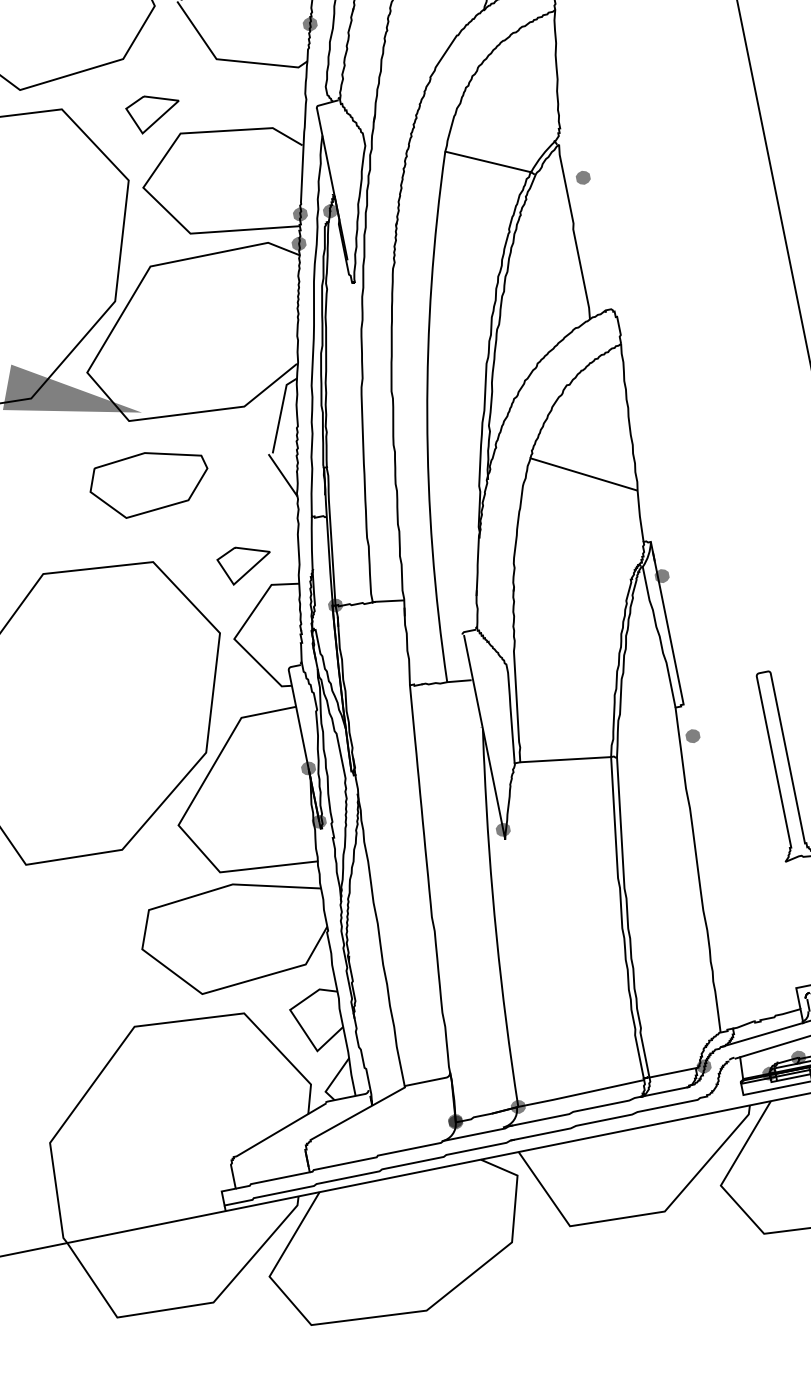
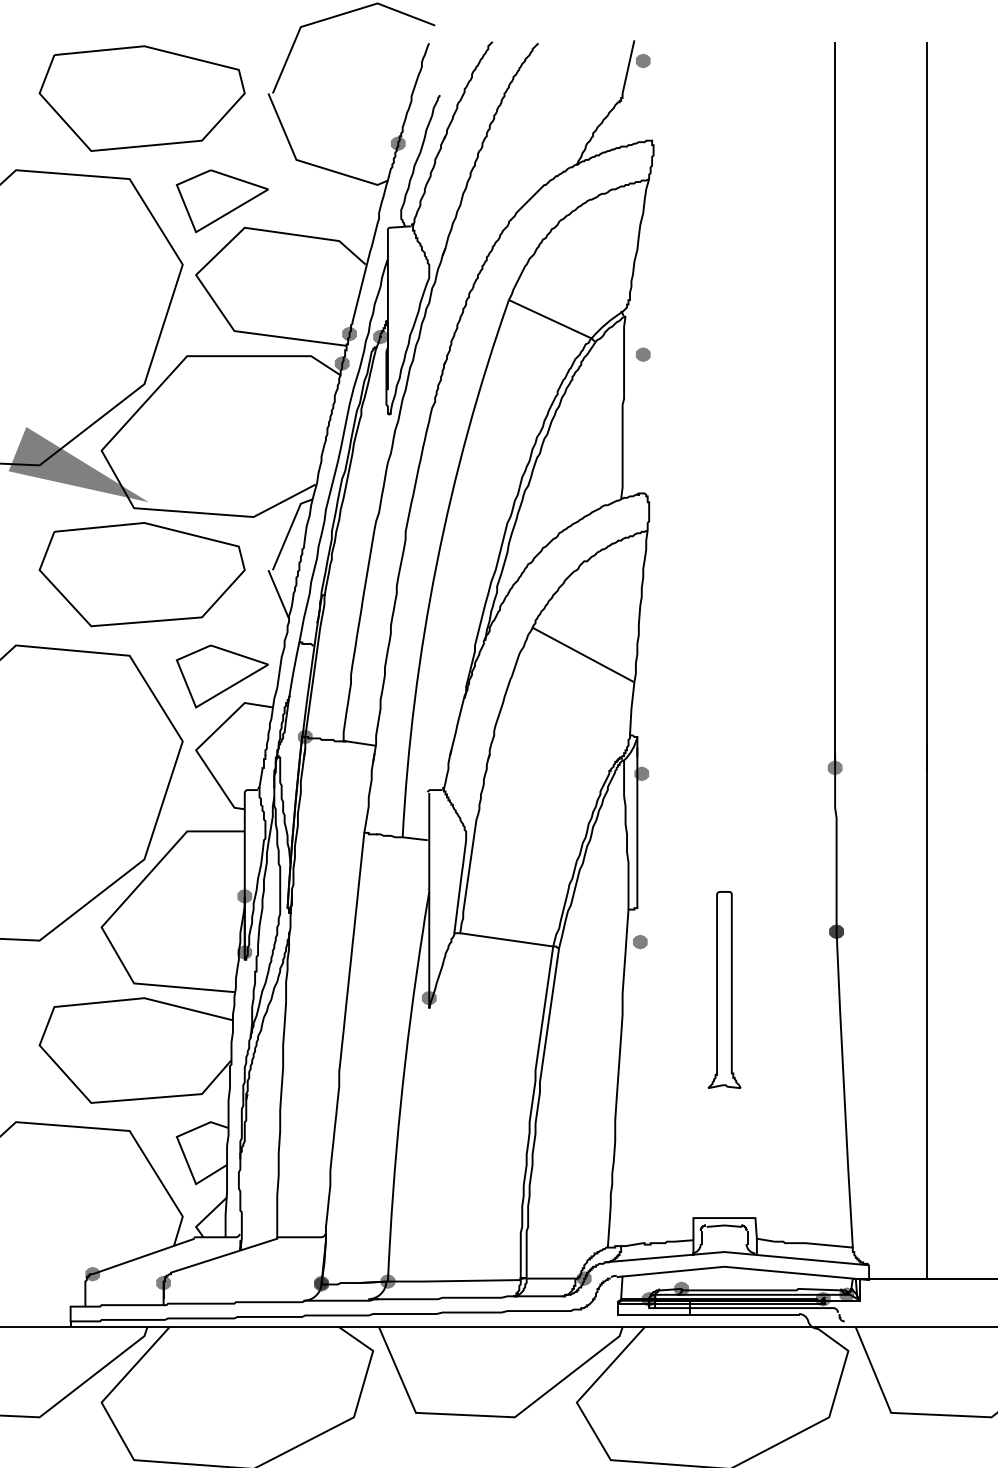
part: (153, 113) -> (221, 201), size x1.67
part: (148, 482) -> (141, 574), size x1.67
part: (245, 563) -> (222, 676), size x1.67
fill: (305, 1150) -> (163, 1282), added
fill: (236, 1155) -> (92, 1273), added

